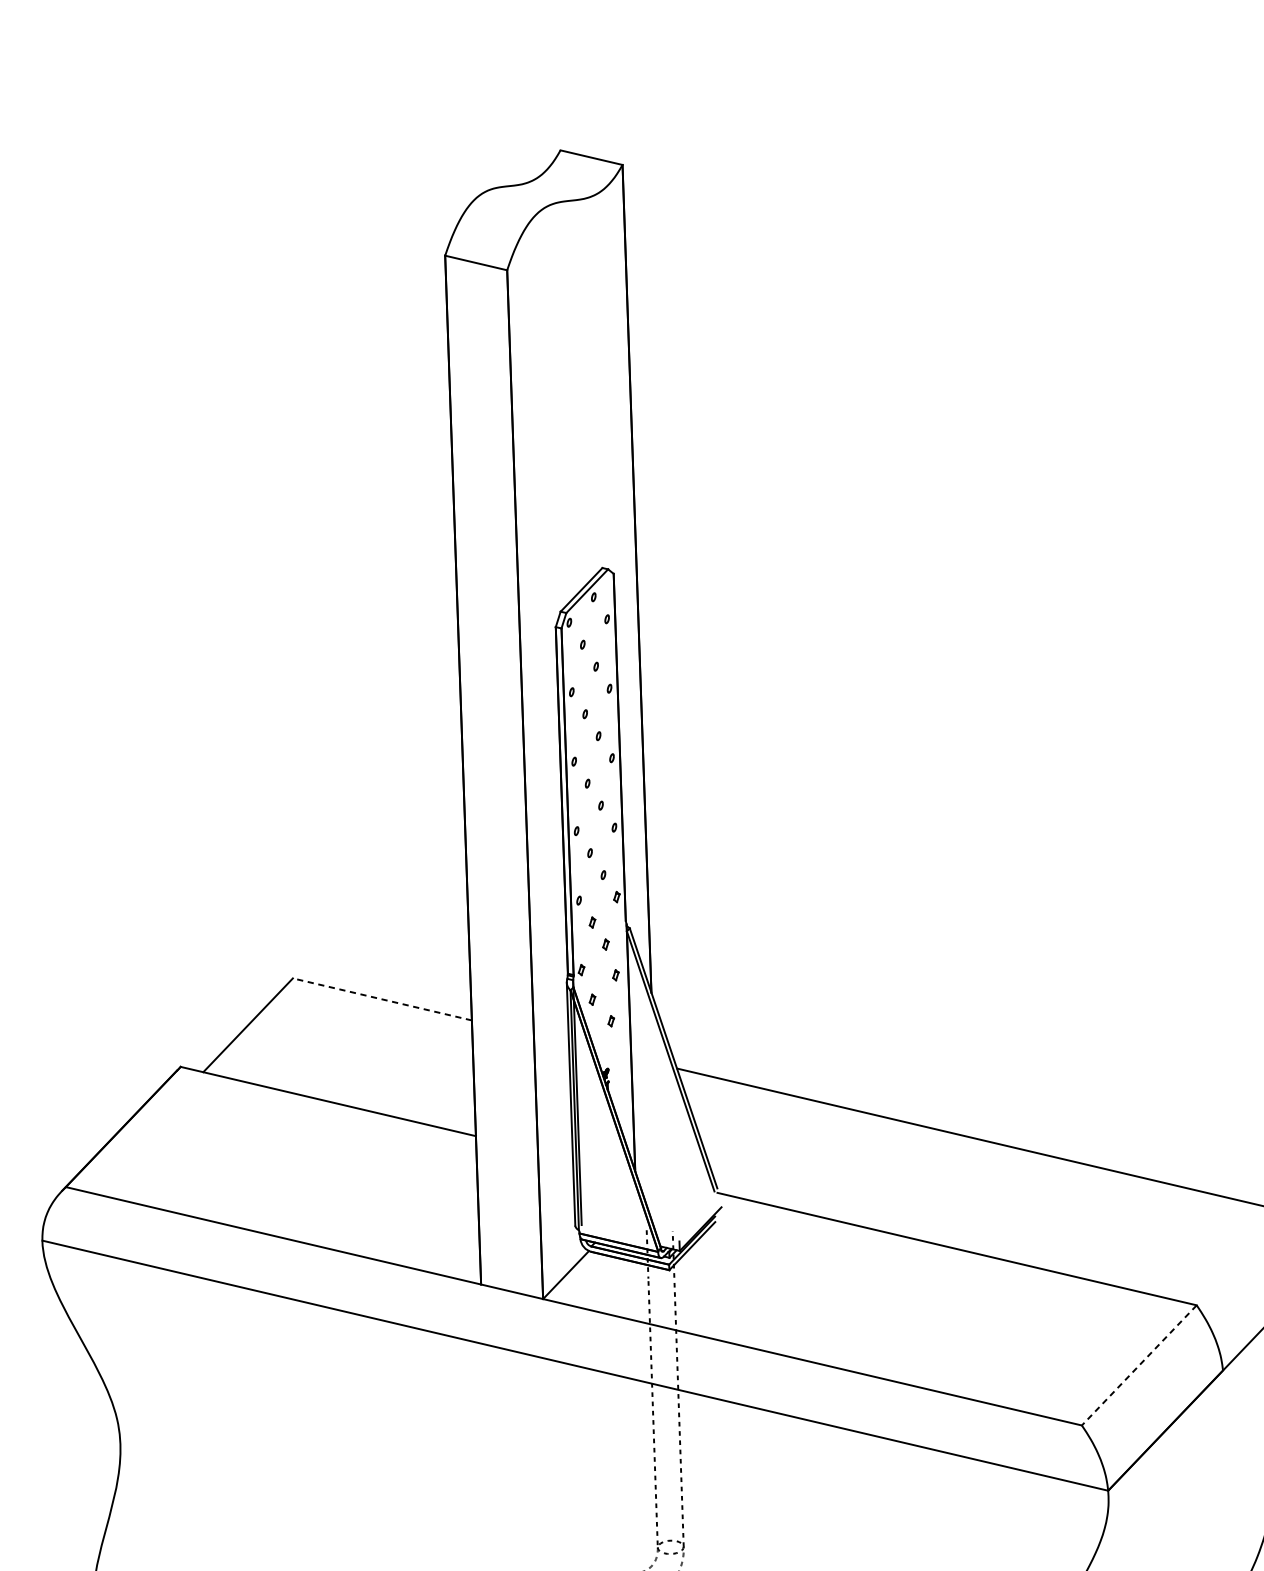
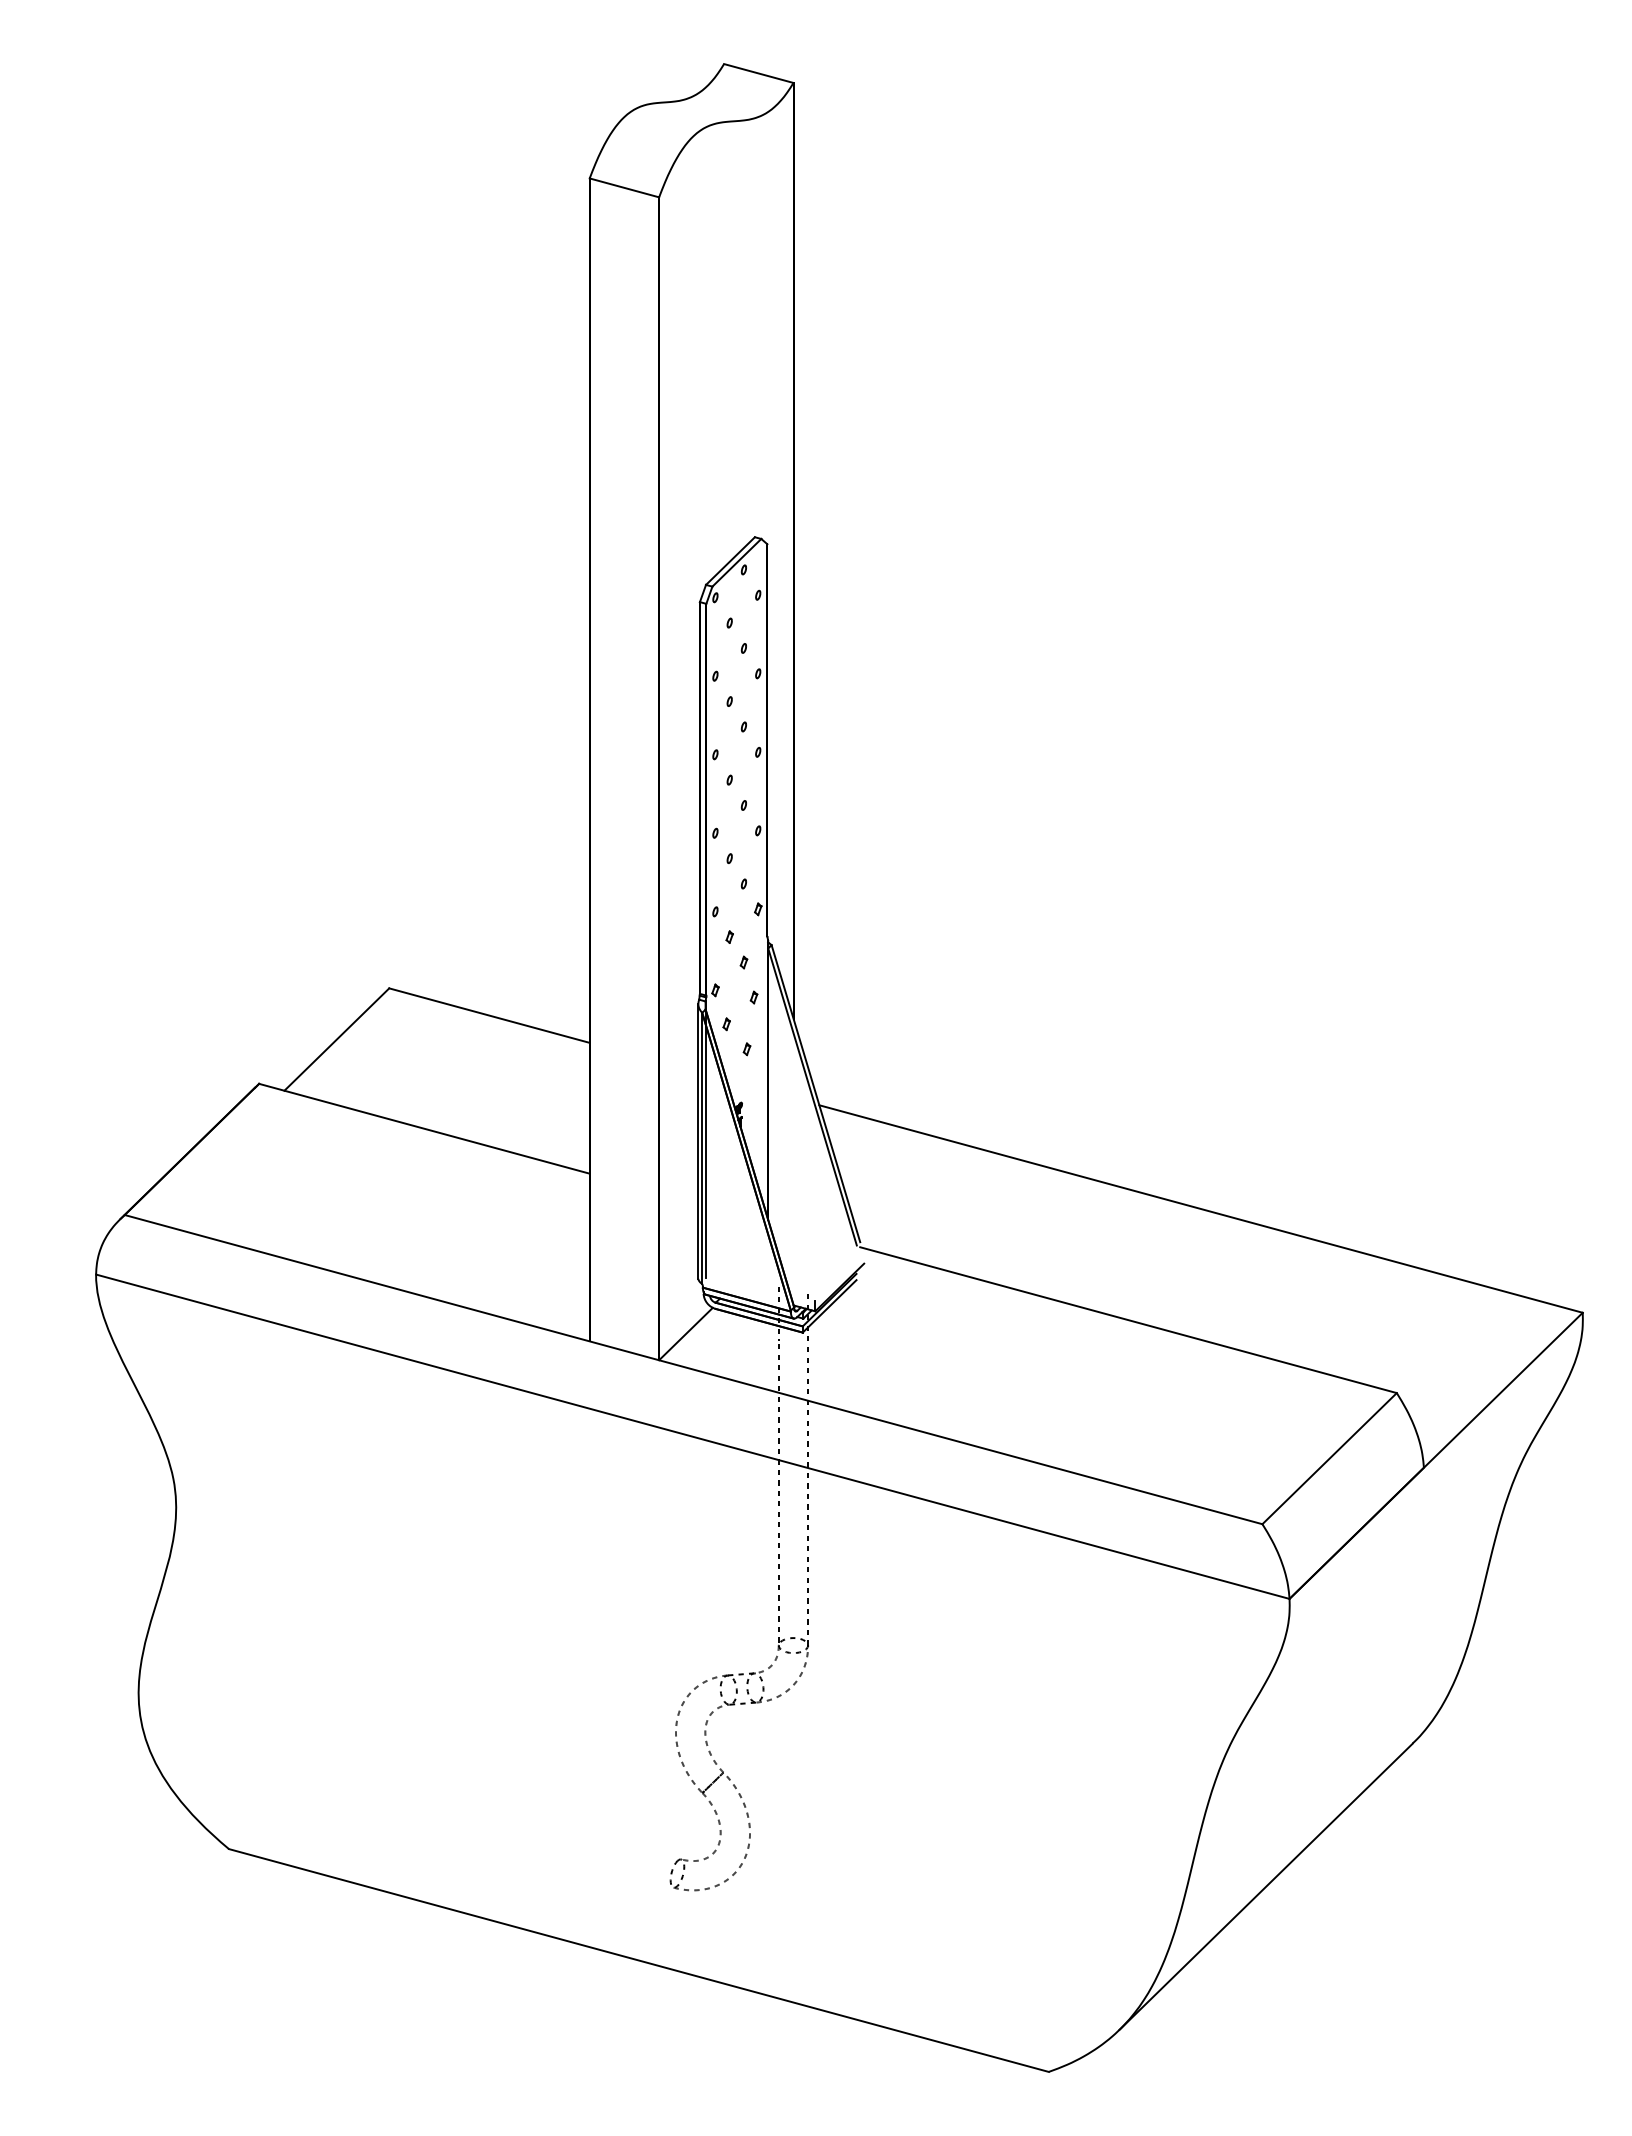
line: (382, 999) -> (489, 1015), dashed -> solid
line: (1139, 1365) -> (1329, 1458), dashed -> solid

